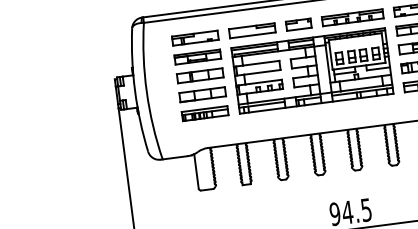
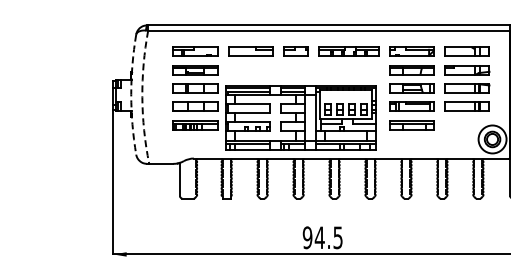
part: (312, 70) -> (300, 117), moved
arc: (135, 90) -> (131, 94), solid -> dashed
arc: (146, 92) -> (142, 97), solid -> dashed

